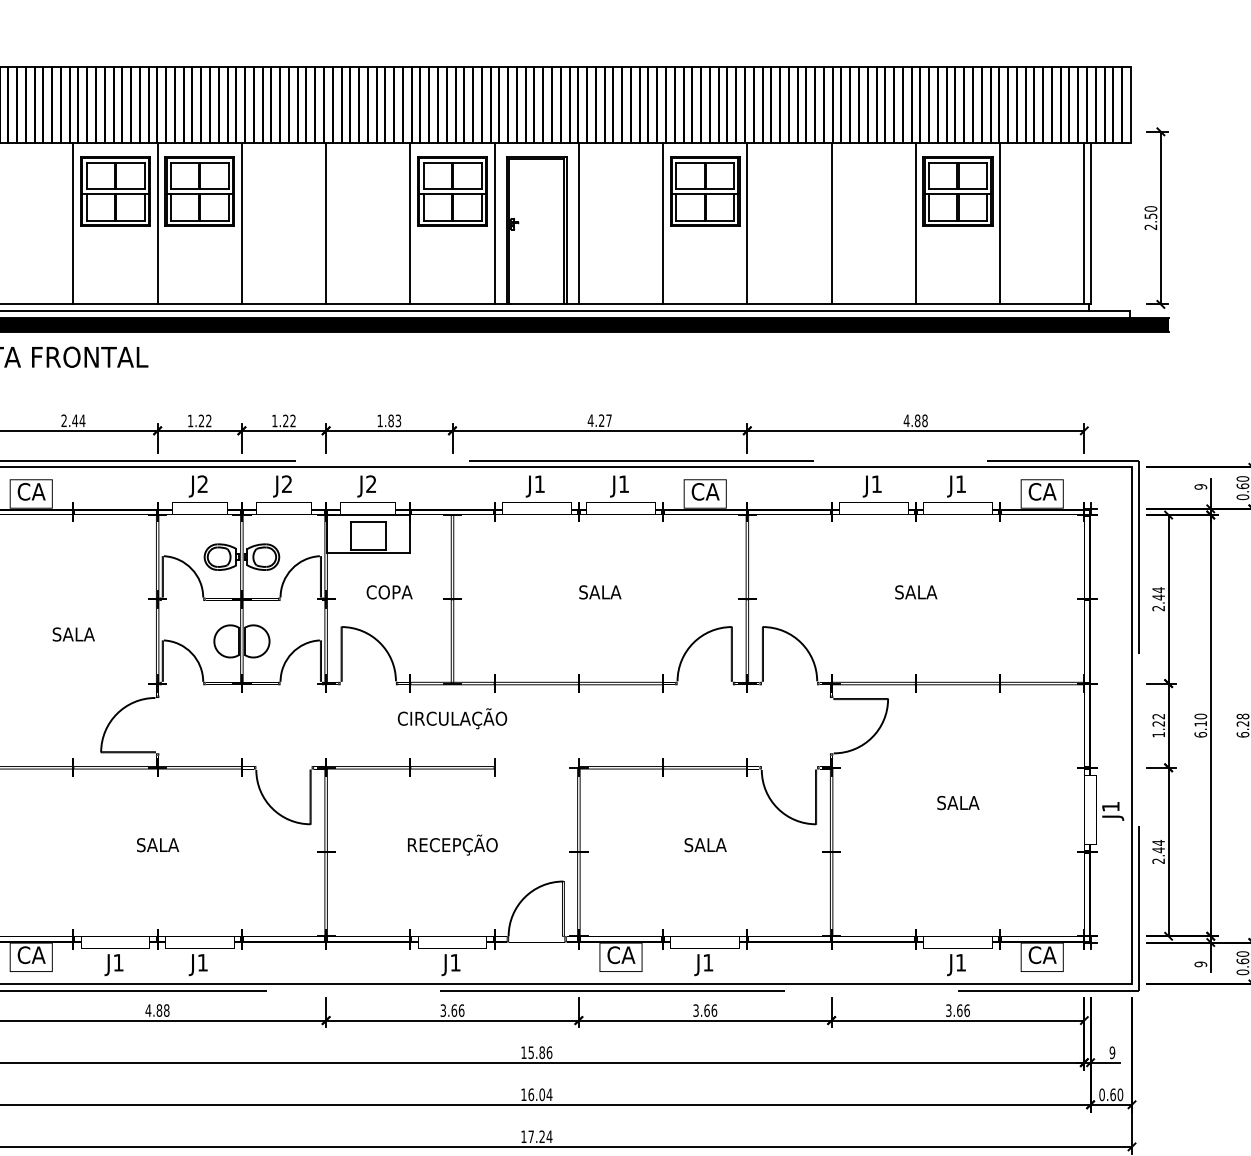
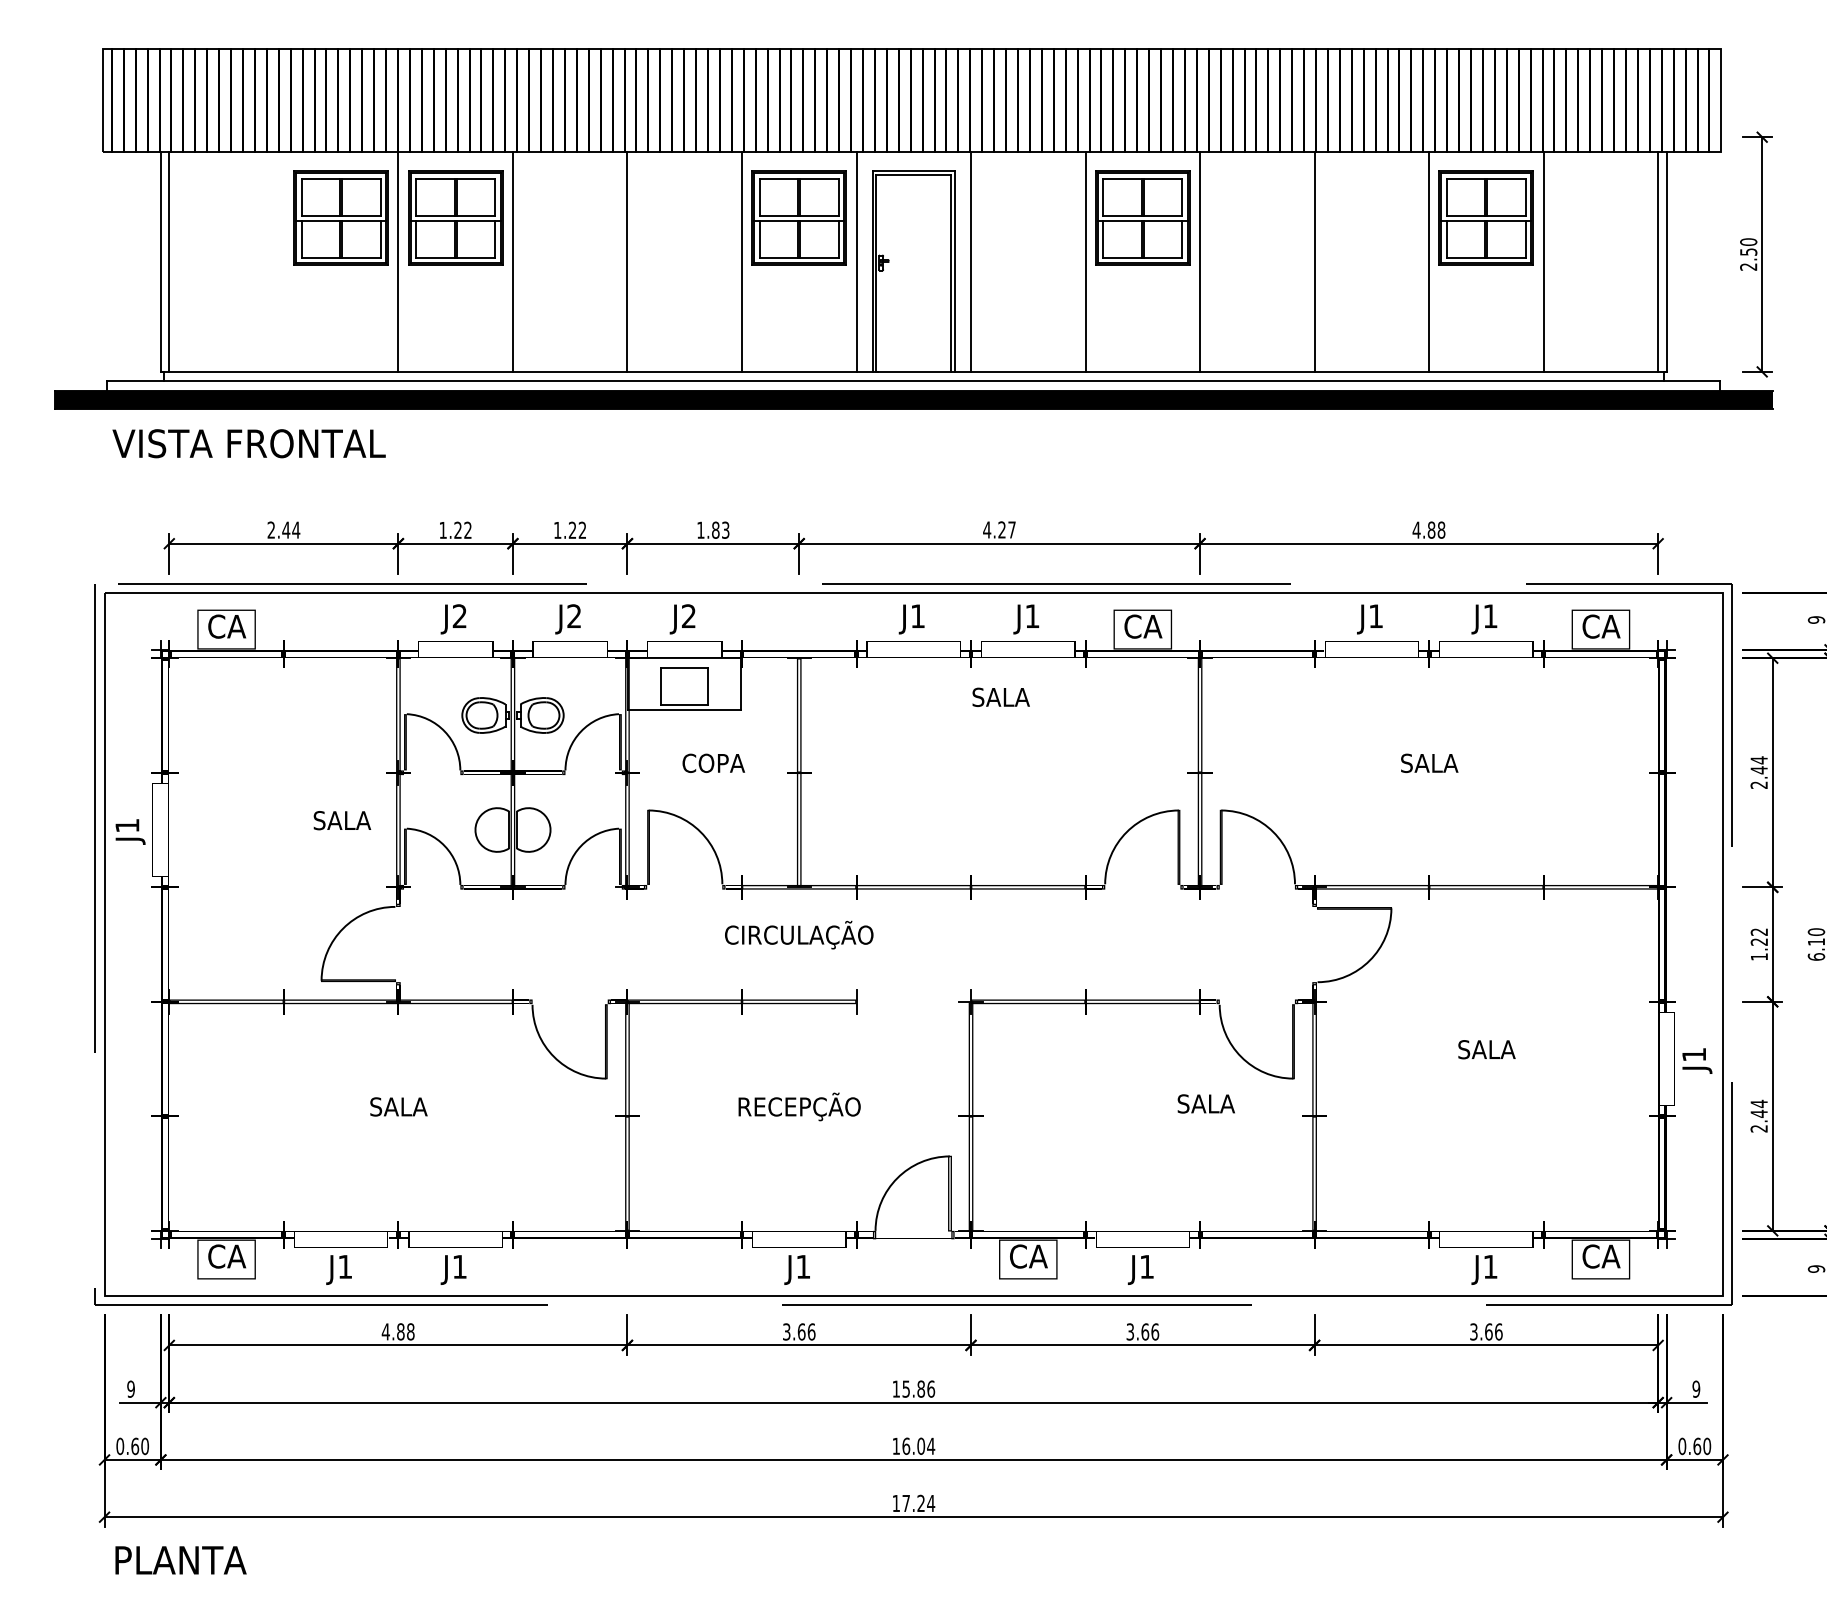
line: (73, 223) -> (283, 261), removed
text: (599, 591) -> (1000, 696), moved
text: (73, 634) -> (342, 820), moved
text: (705, 844) -> (1205, 1103), moved

